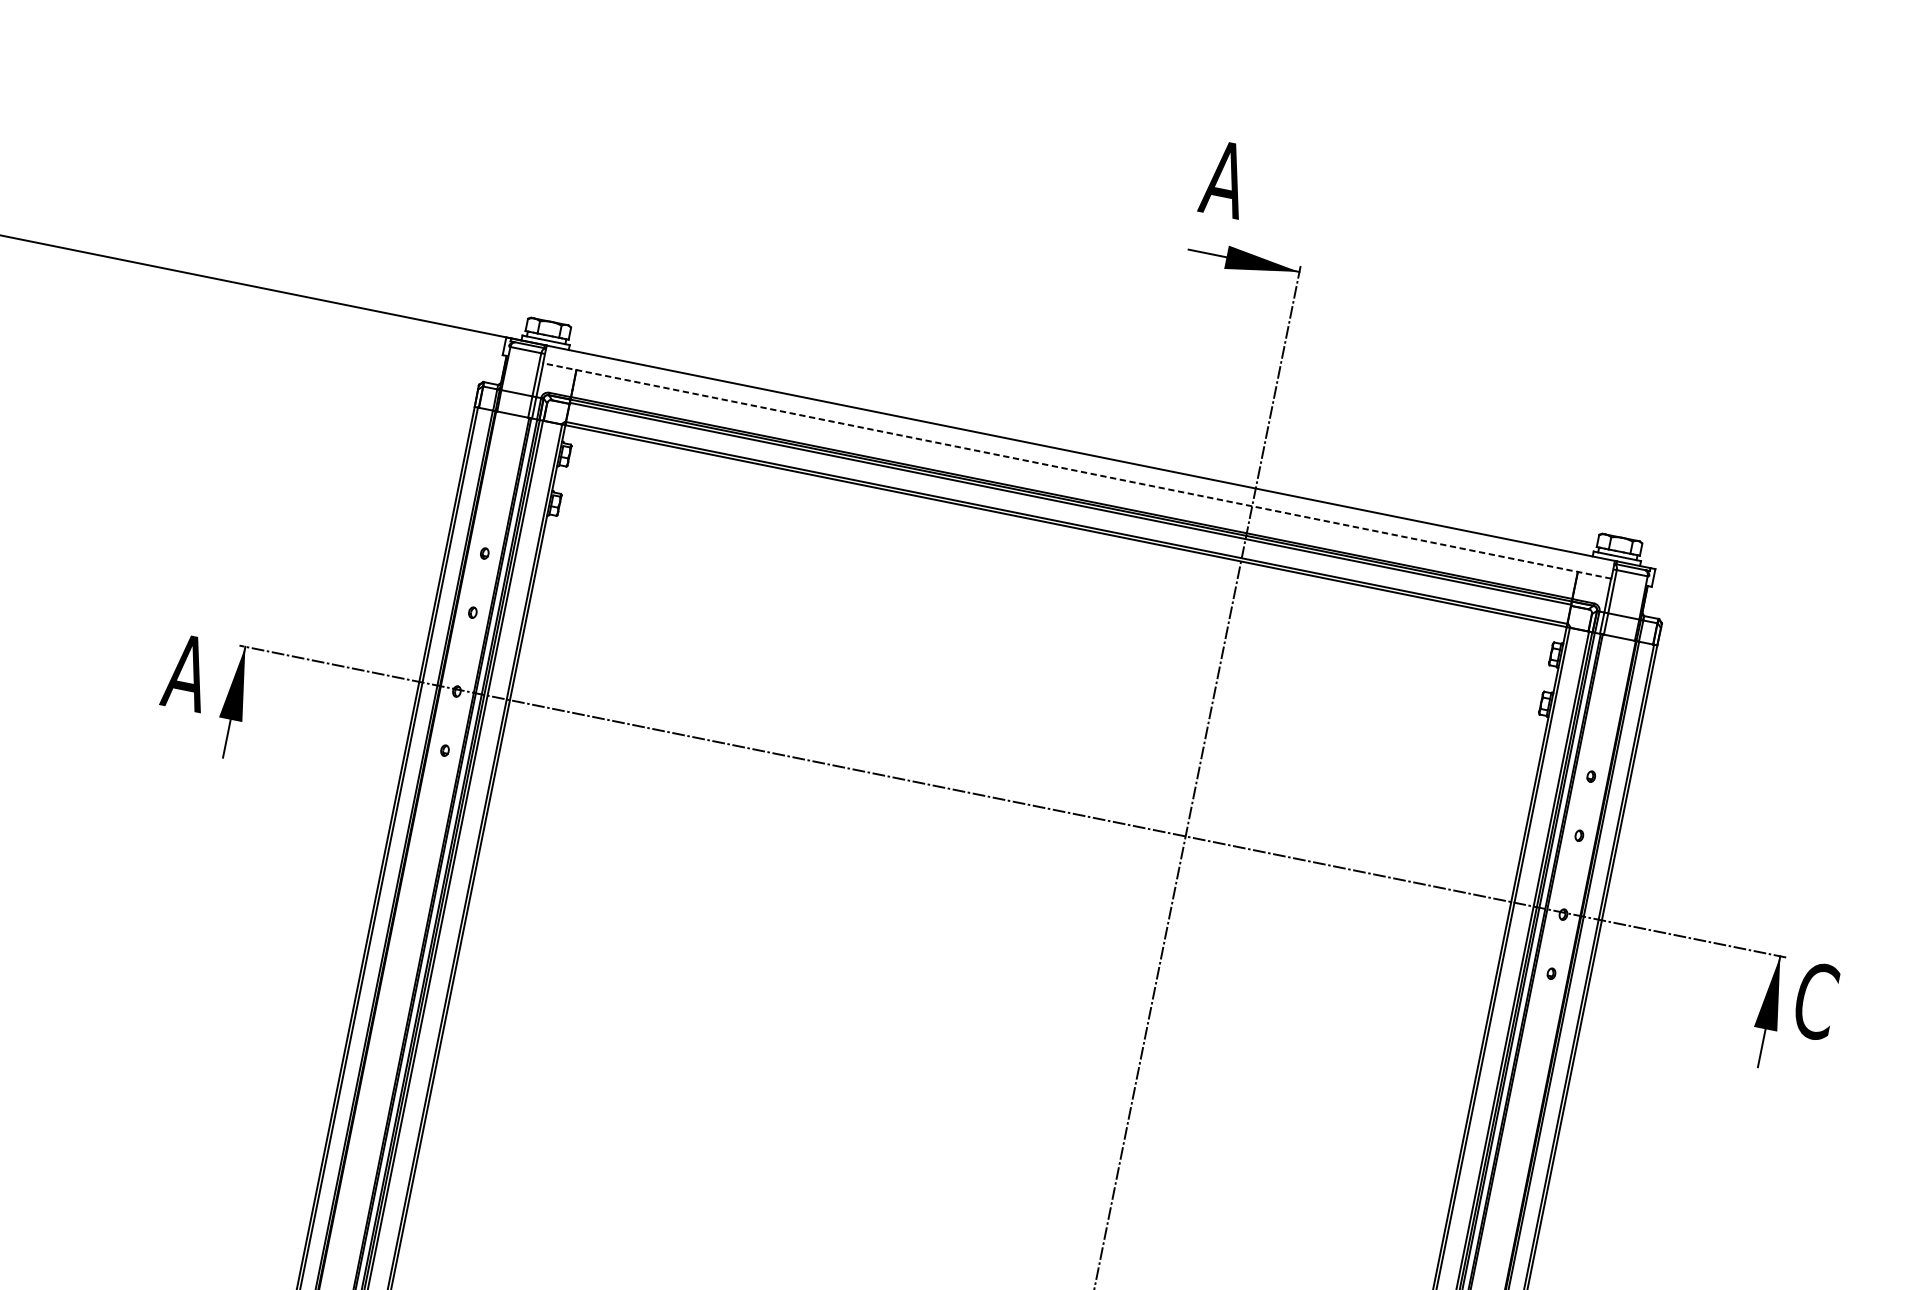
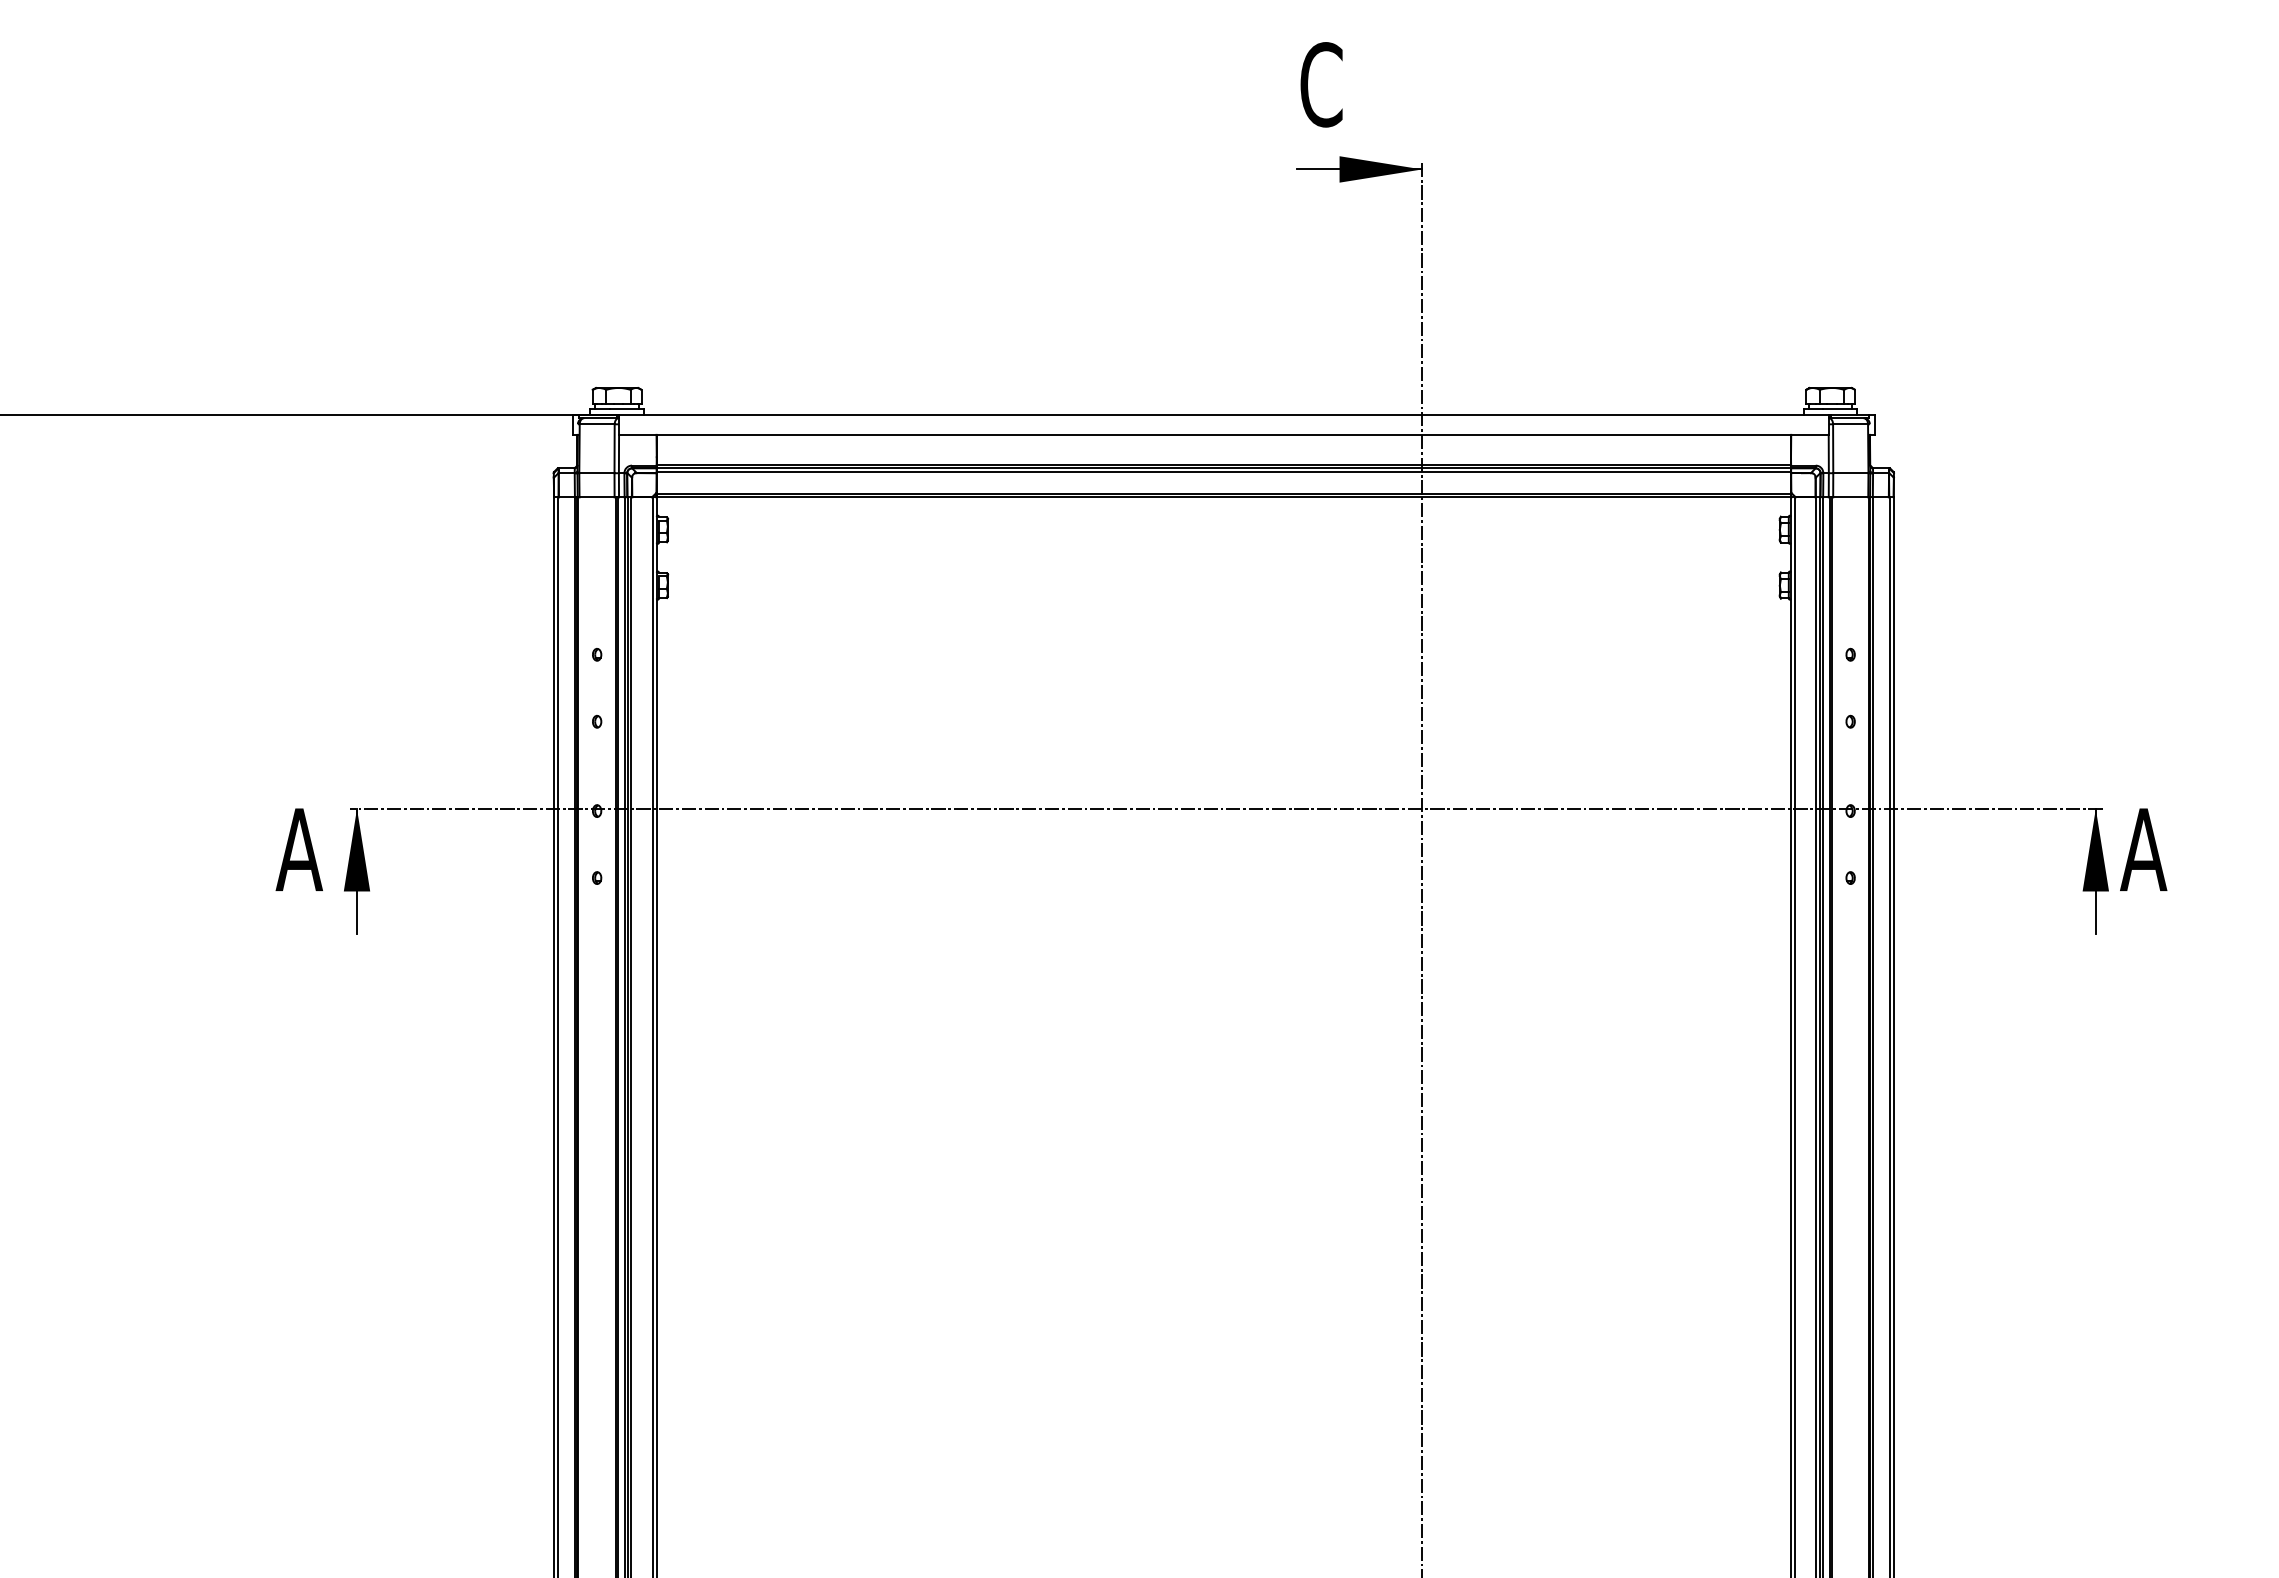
text: (1224, 178) -> (1320, 84), A -> C
line: (1076, 470) -> (1223, 434), dashed -> solid
text: (1815, 1000) -> (2143, 849), C -> A

